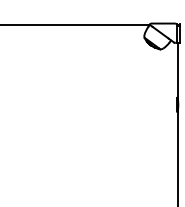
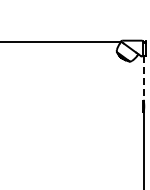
line: (177, 70) -> (143, 78), solid -> dashed

